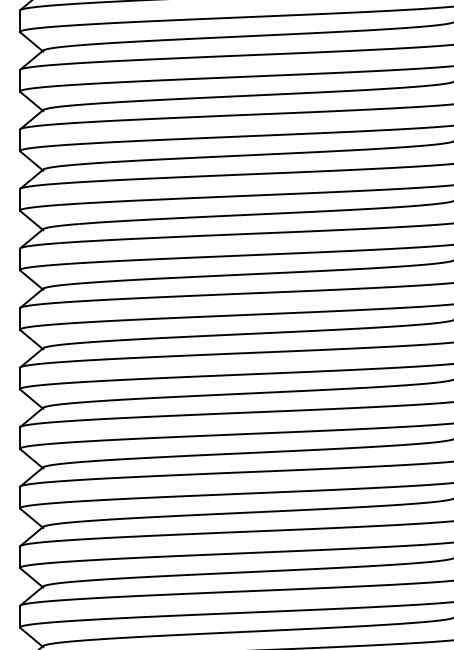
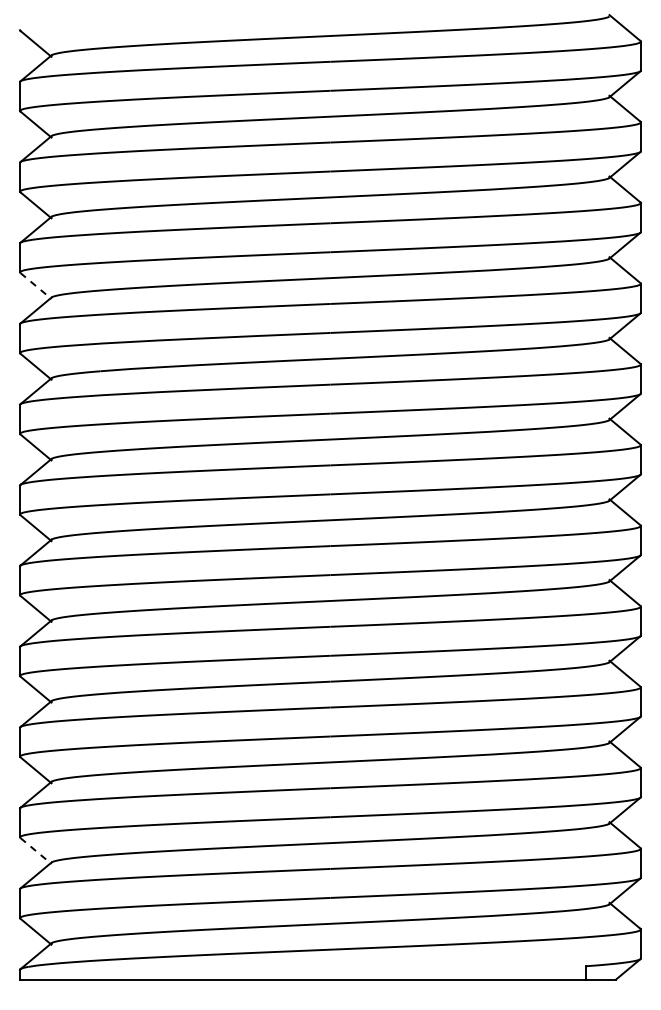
line: (32, 161) -> (36, 286), solid -> dashed
line: (32, 578) -> (36, 851), solid -> dashed

